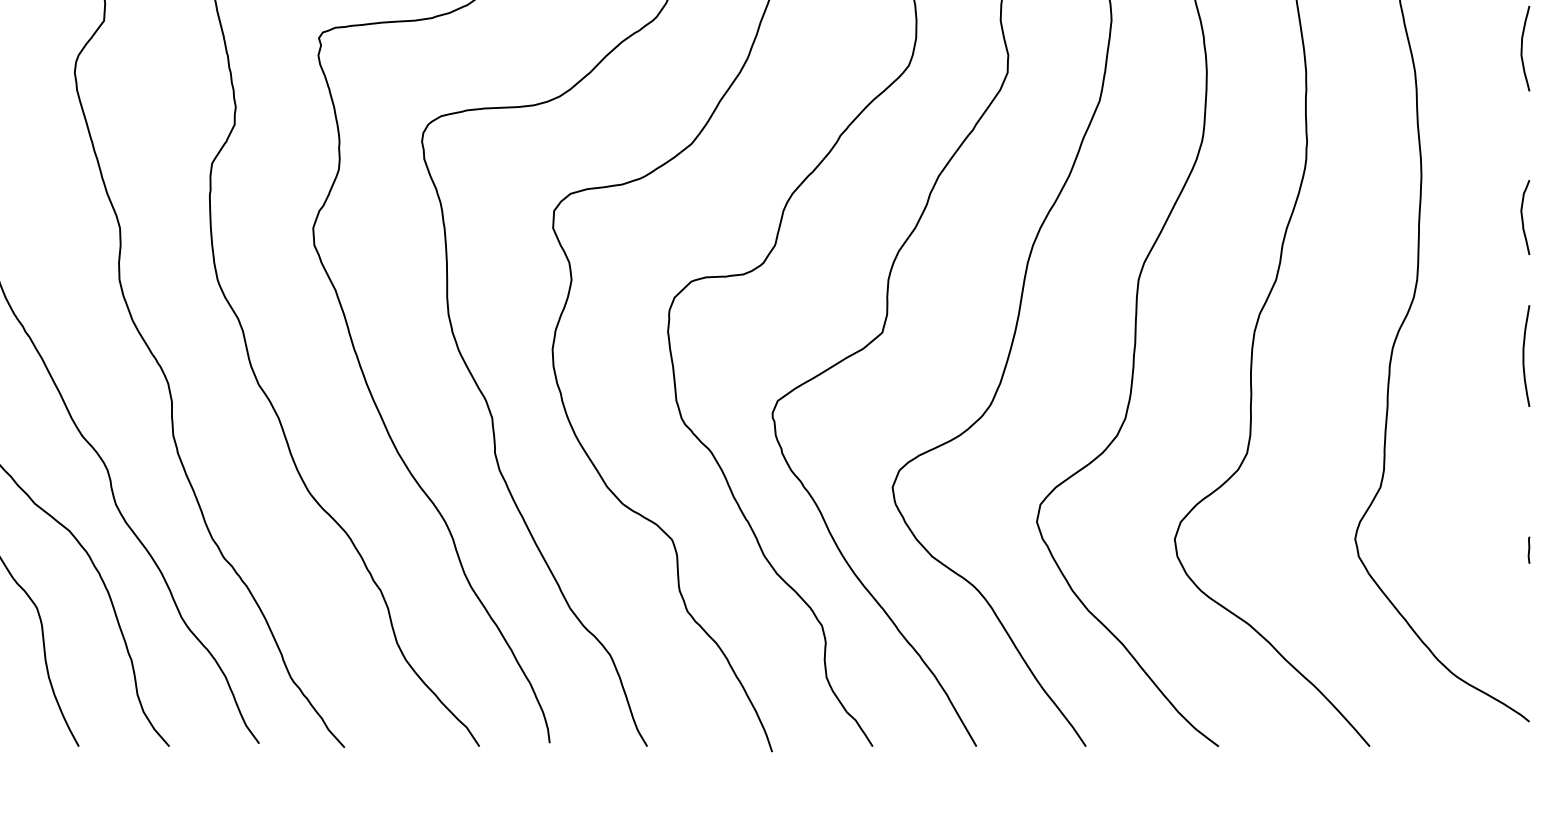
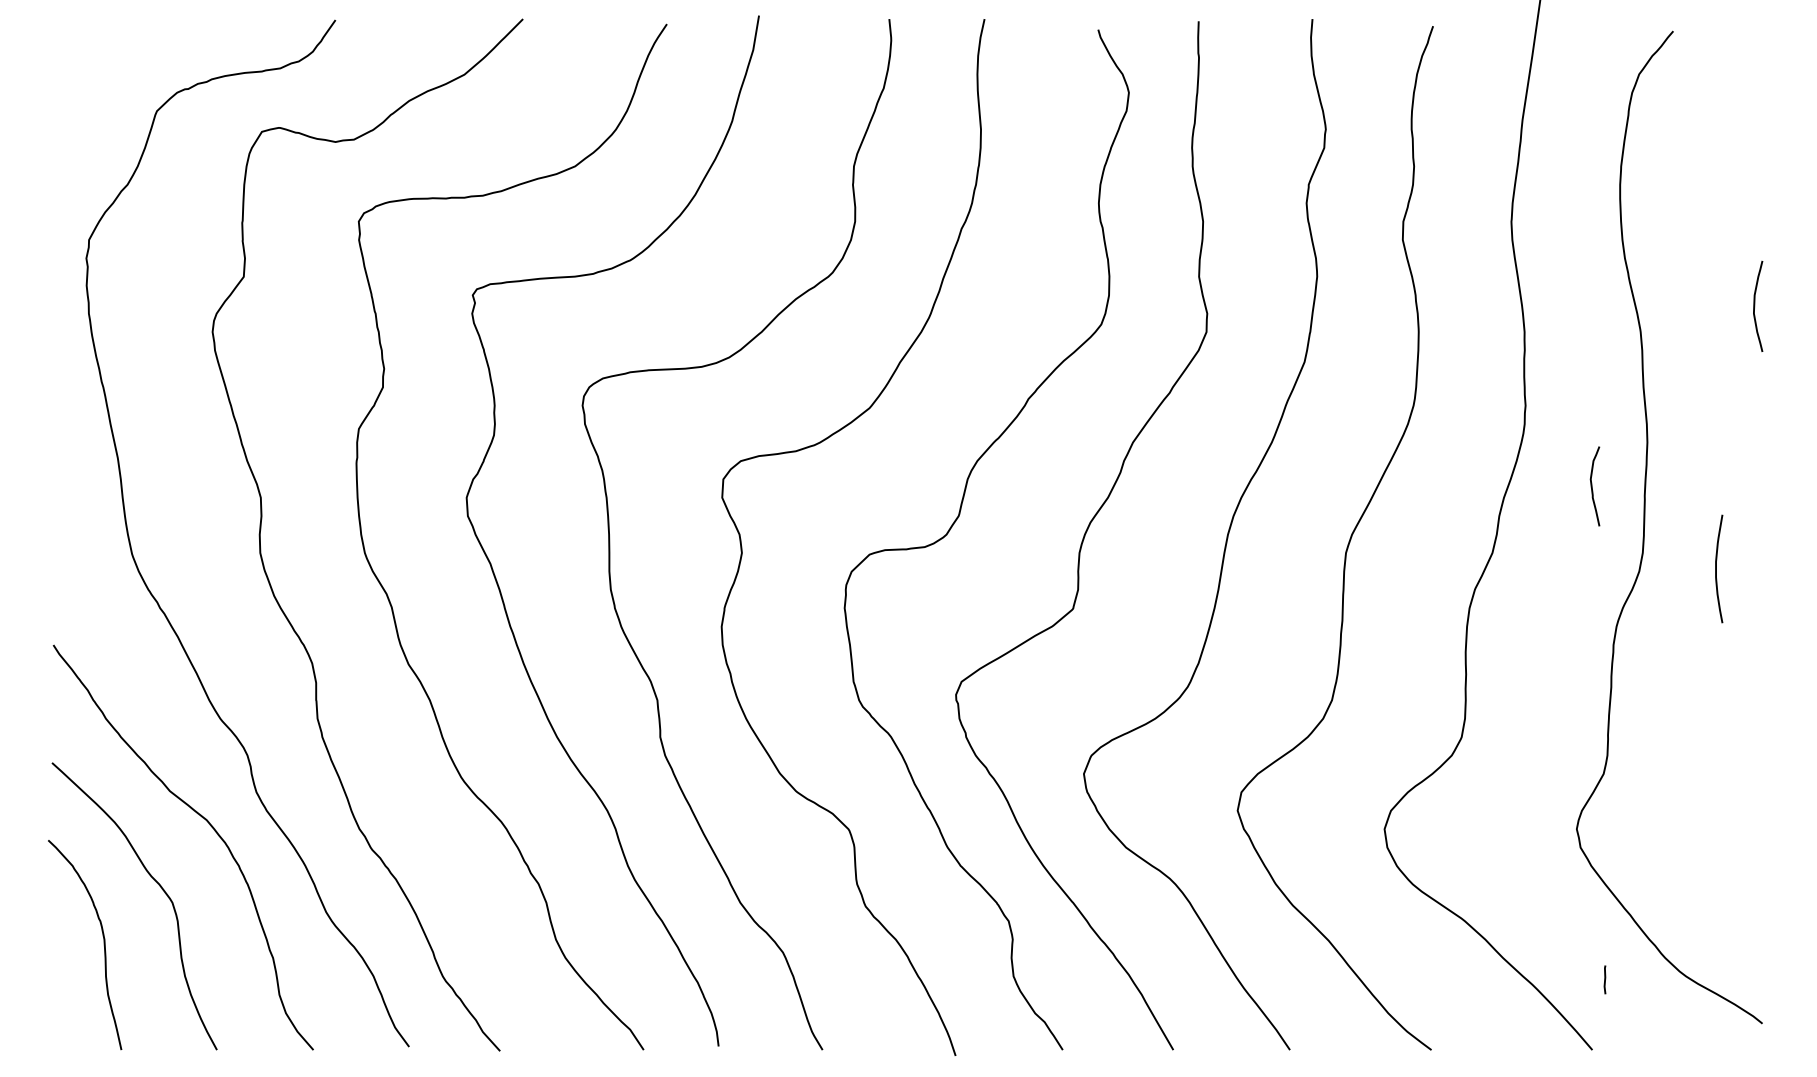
curve: (1522, 217) -> (1592, 486), moved
curve: (1523, 355) -> (1716, 568), moved
line: (1528, 549) -> (1604, 979), moved

